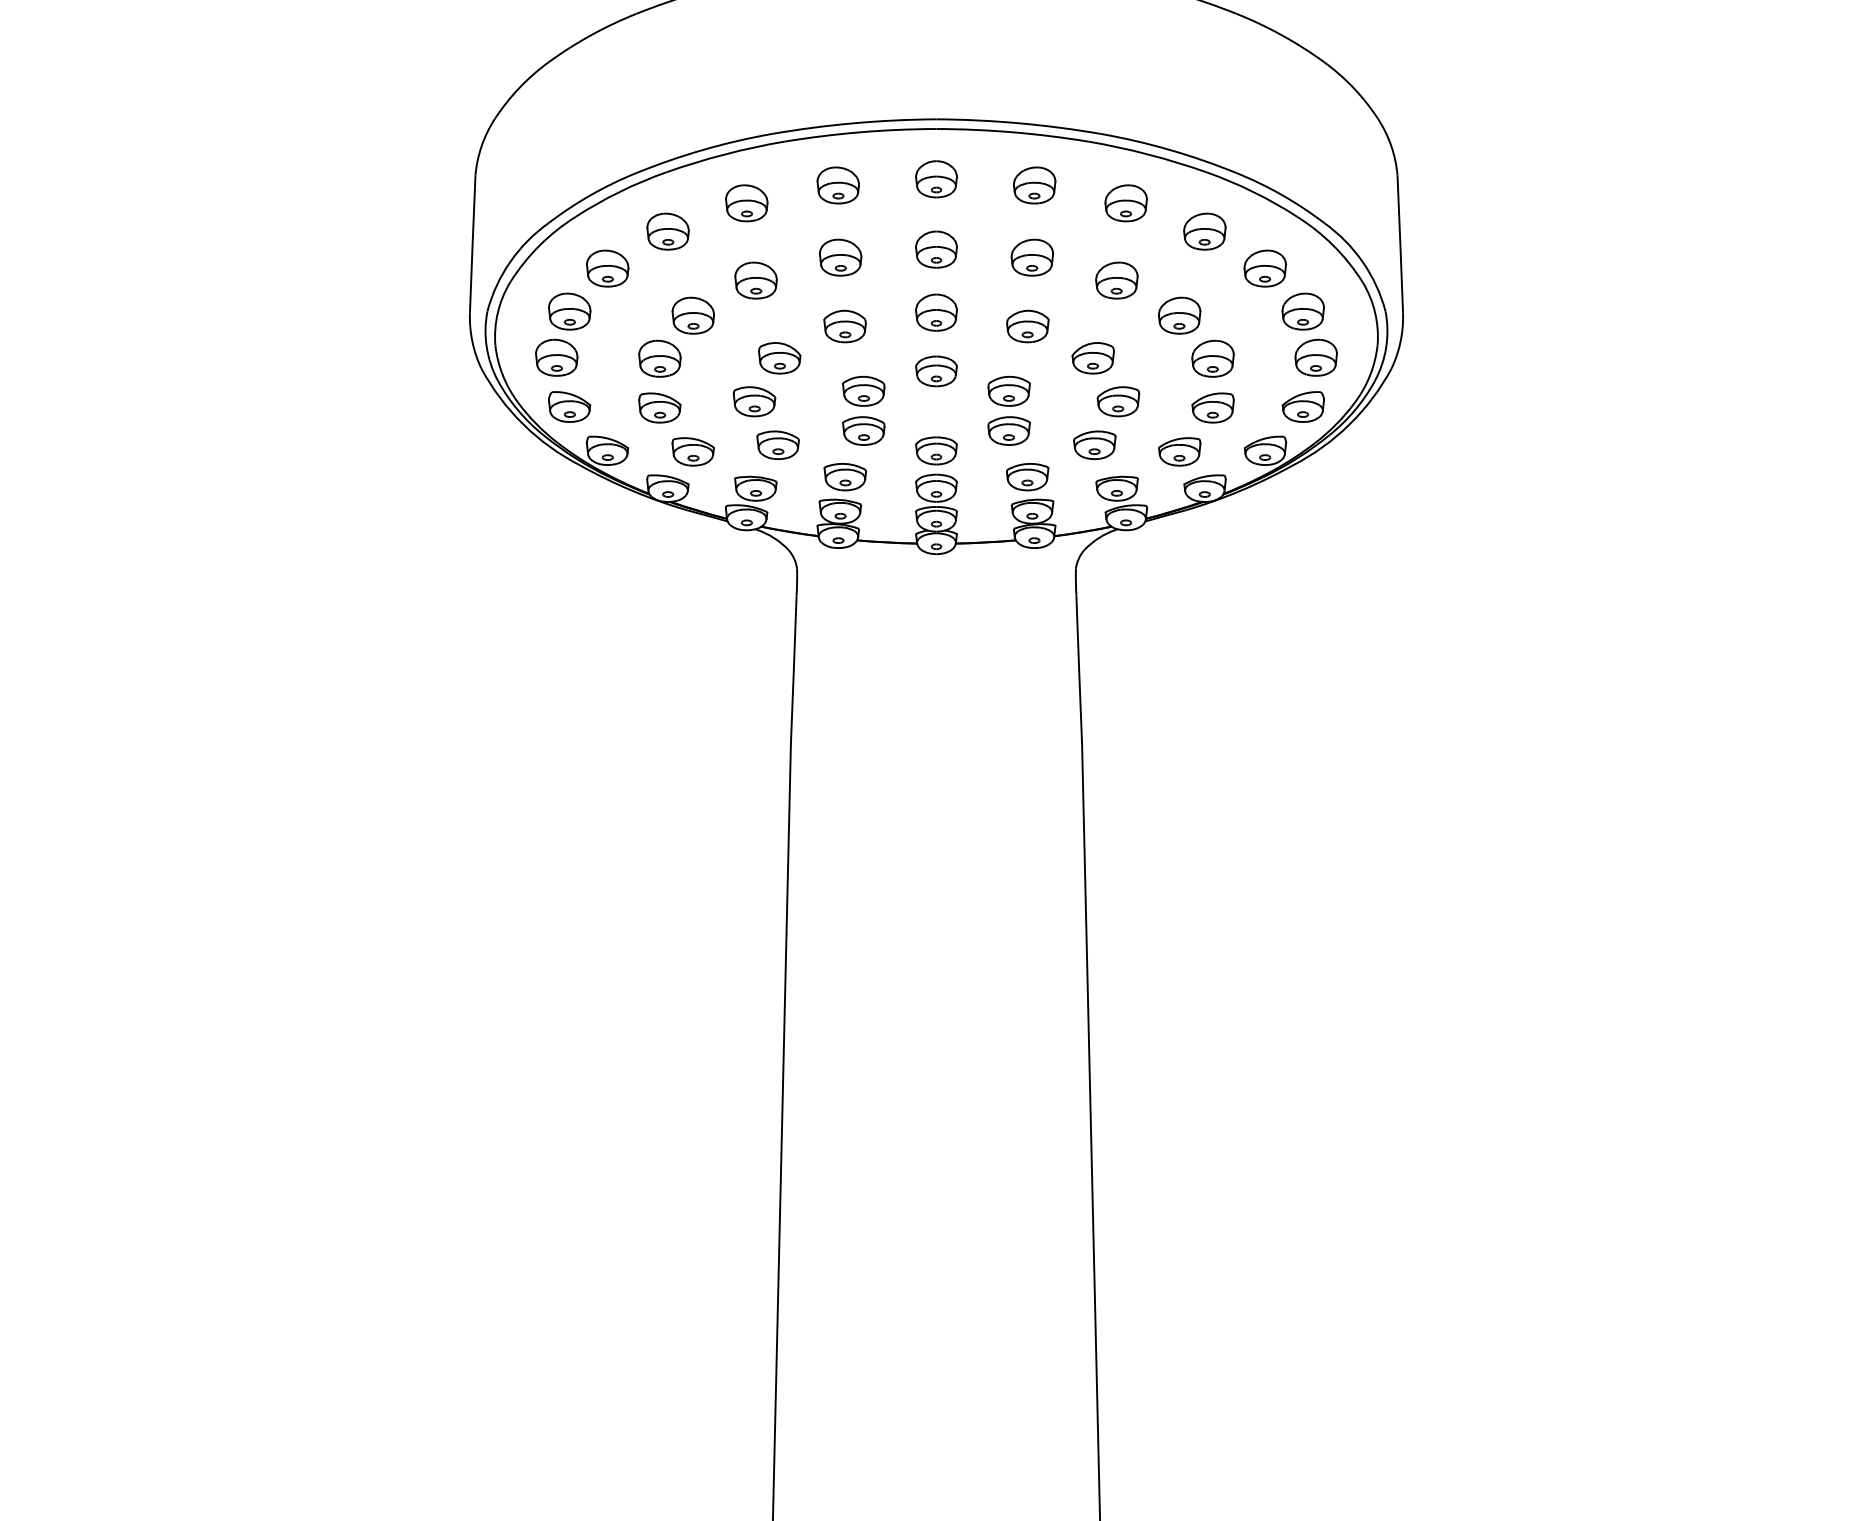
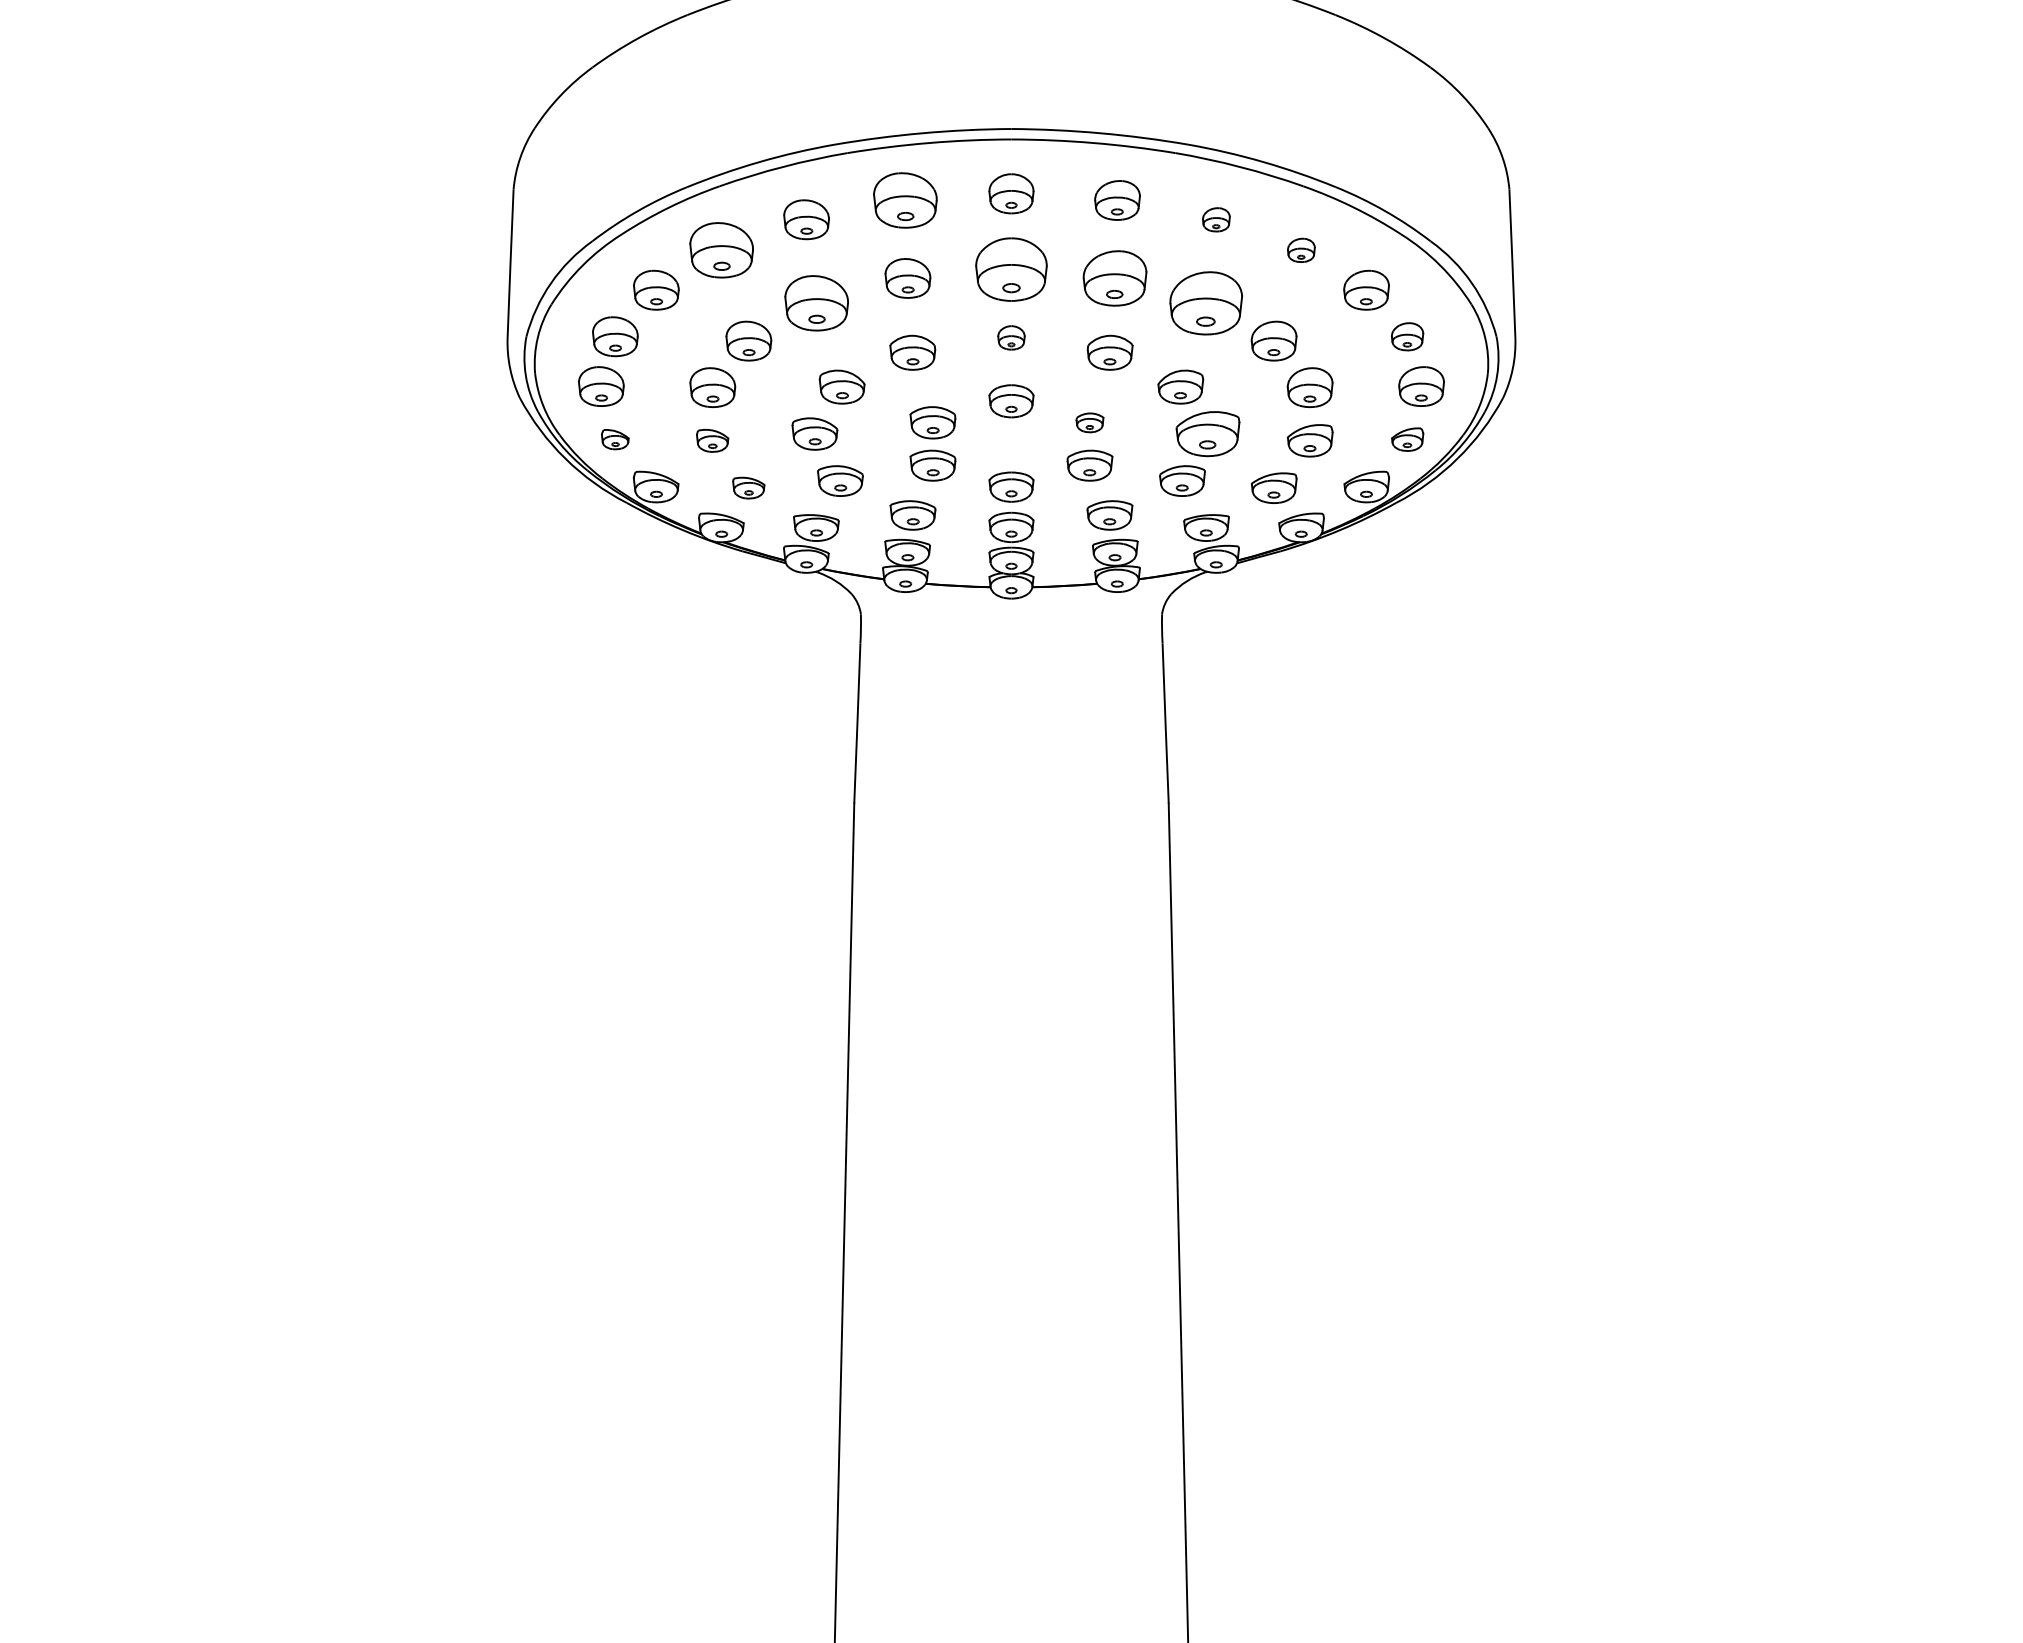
part: (838, 185) -> (905, 200), size x1.4
part: (1126, 203) -> (1216, 219), size x0.6
part: (667, 231) -> (721, 250), size x1.4
part: (1205, 231) -> (1301, 250), size x0.6
part: (936, 249) -> (1011, 269), size x1.6
part: (1031, 257) -> (1114, 278), size x1.4
part: (755, 279) -> (816, 302), size x1.4
part: (1117, 279) -> (1206, 302), size x1.6
part: (1303, 311) -> (1407, 336), size x0.7
part: (936, 312) -> (1011, 337), size x0.6
part: (1008, 391) -> (1089, 422), size x0.6
part: (1117, 401) -> (1207, 433), size x1.4
part: (569, 406) -> (615, 439), size x0.6
part: (1303, 406) -> (1407, 439), size x0.7
part: (659, 407) -> (712, 440), size x0.7
part: (692, 451) -> (748, 487), size x0.7

